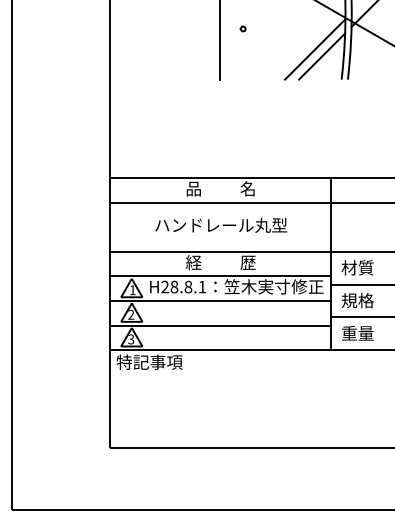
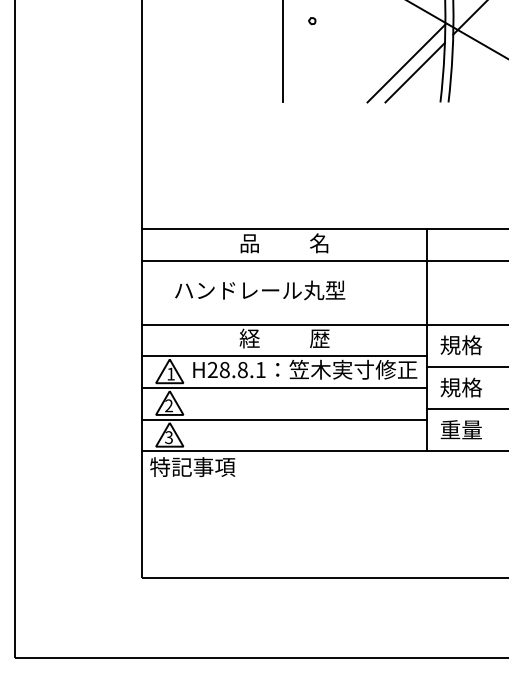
part: (243, 29) -> (312, 21), moved
text: (221, 225) -> (260, 290), moved
text: (357, 268) -> (461, 345), 材質 -> 規格

